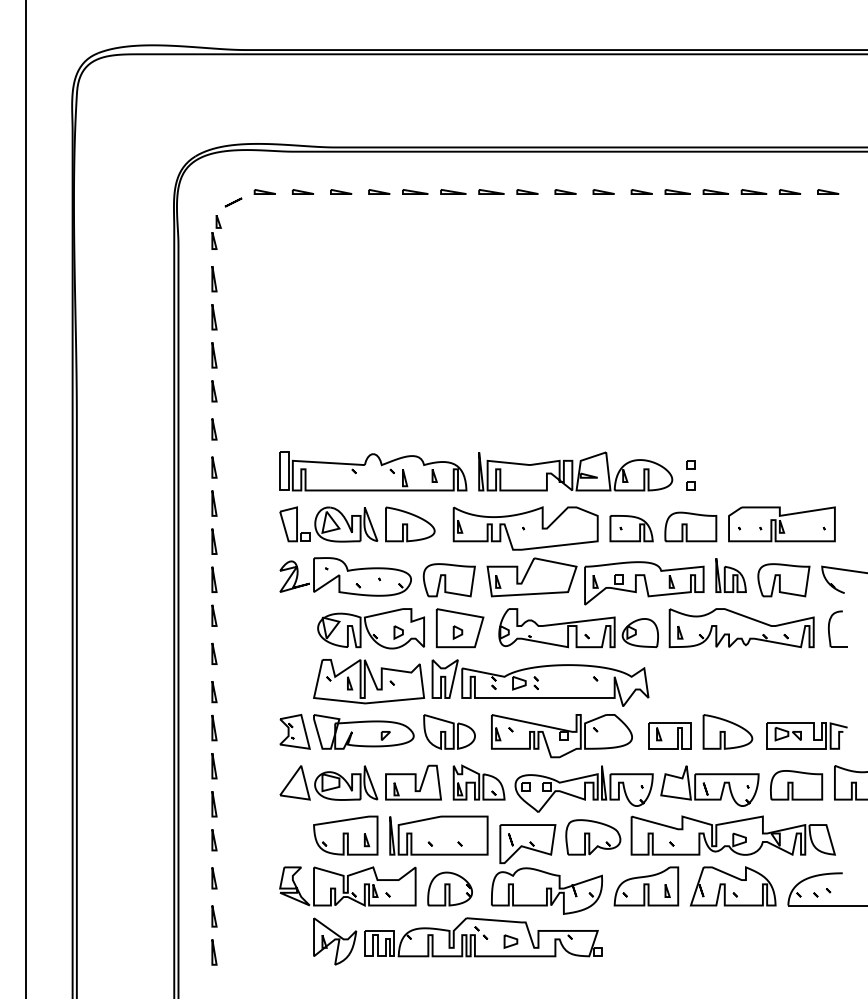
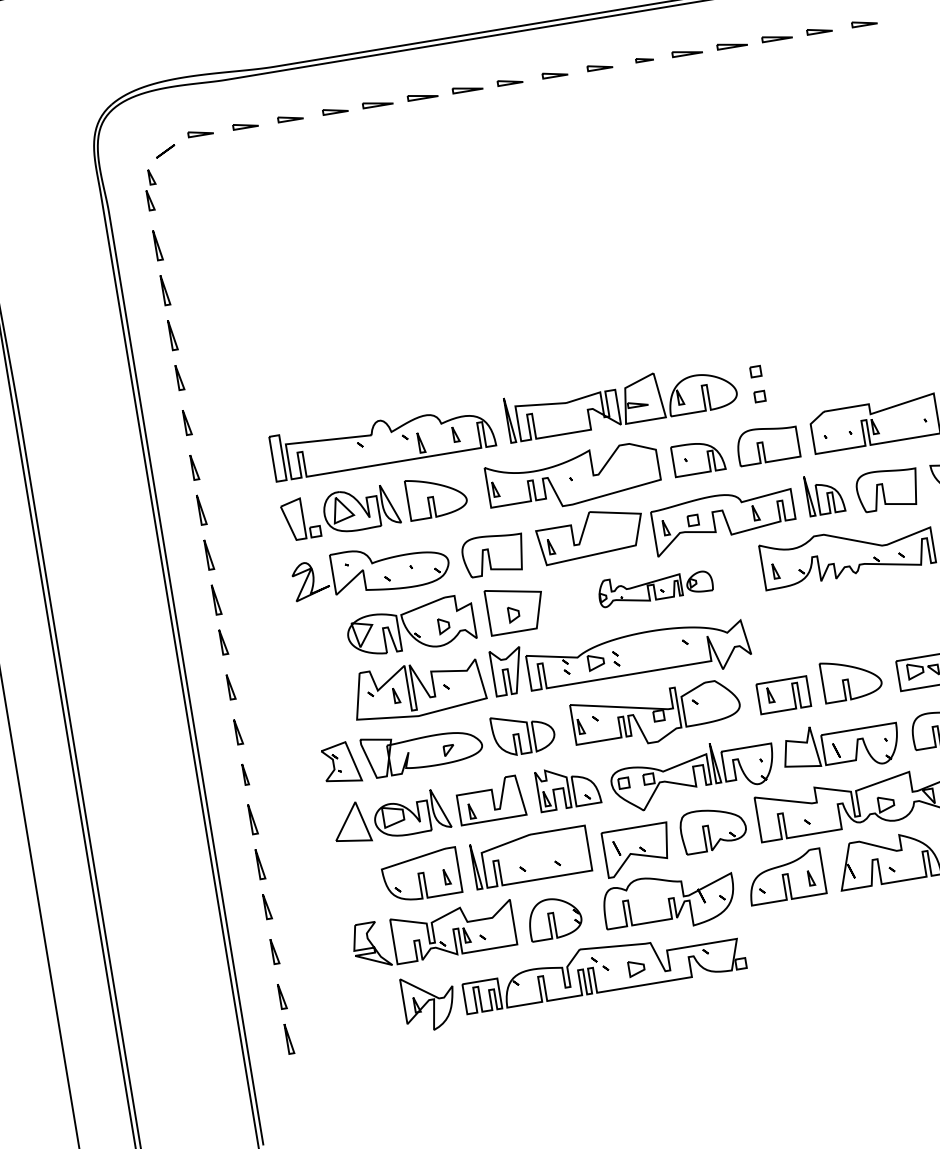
part: (641, 191) -> (644, 58), size x0.7
part: (578, 628) -> (655, 586), size x0.6
part: (214, 727) -> (245, 773), size x0.7

